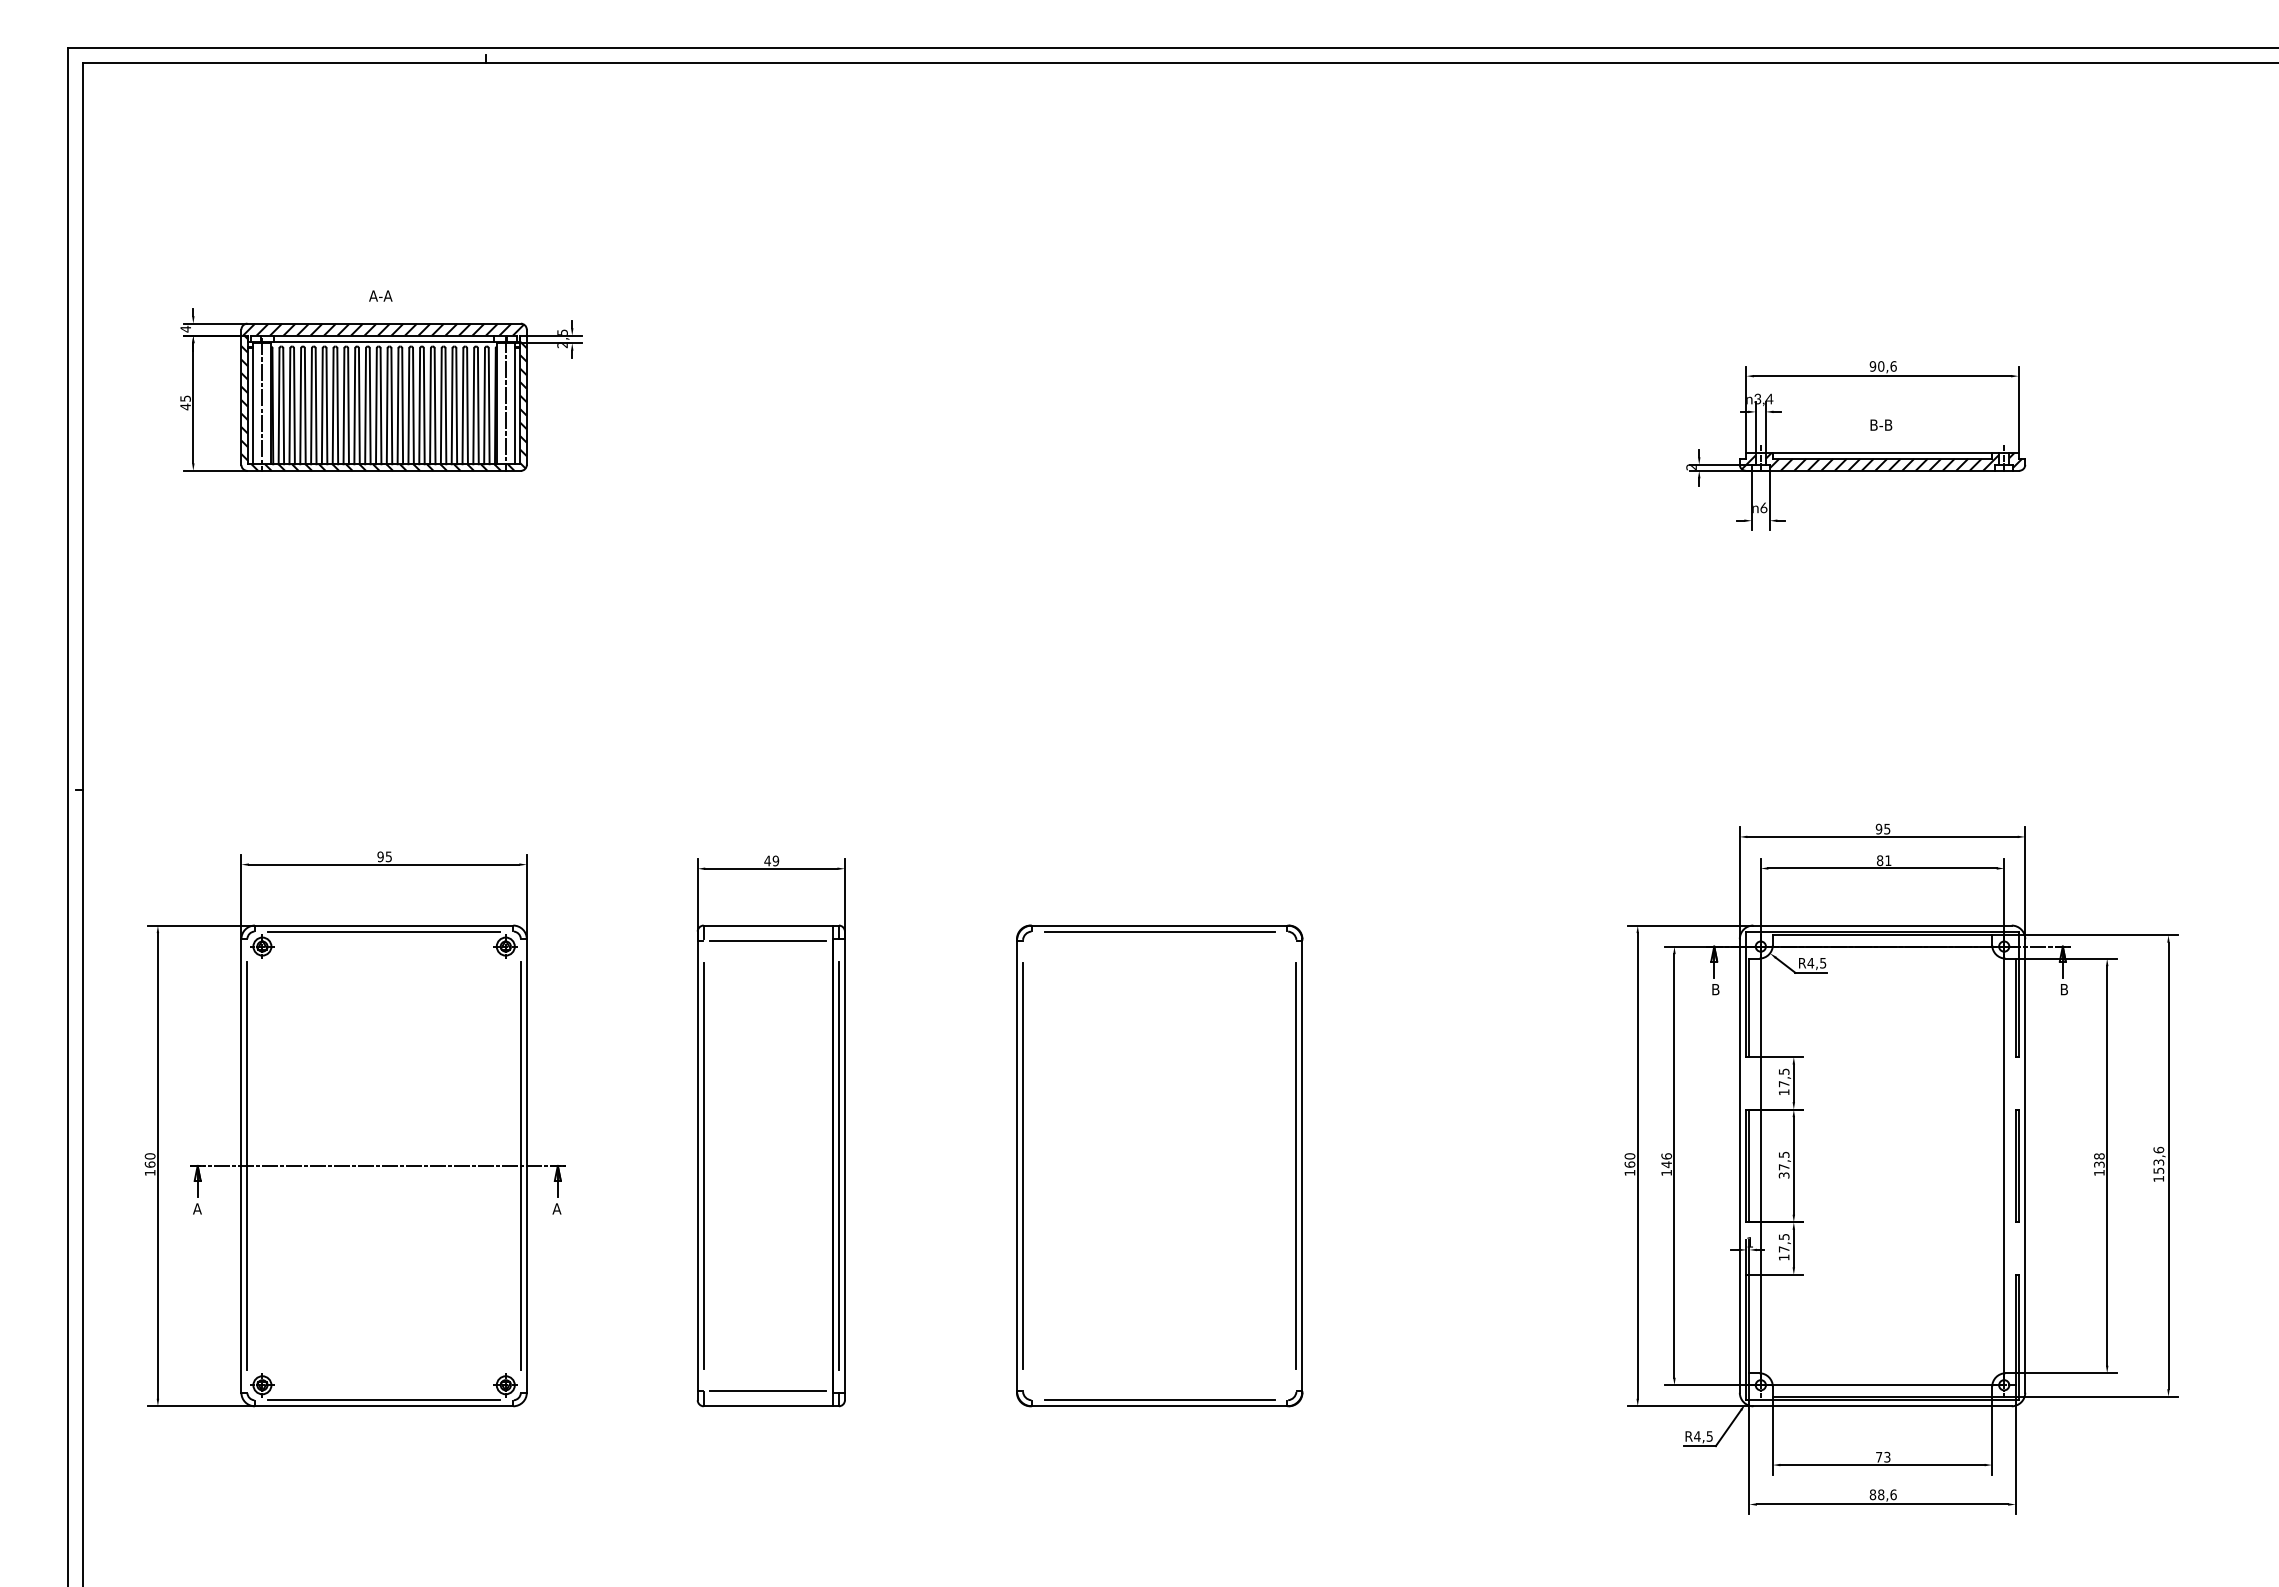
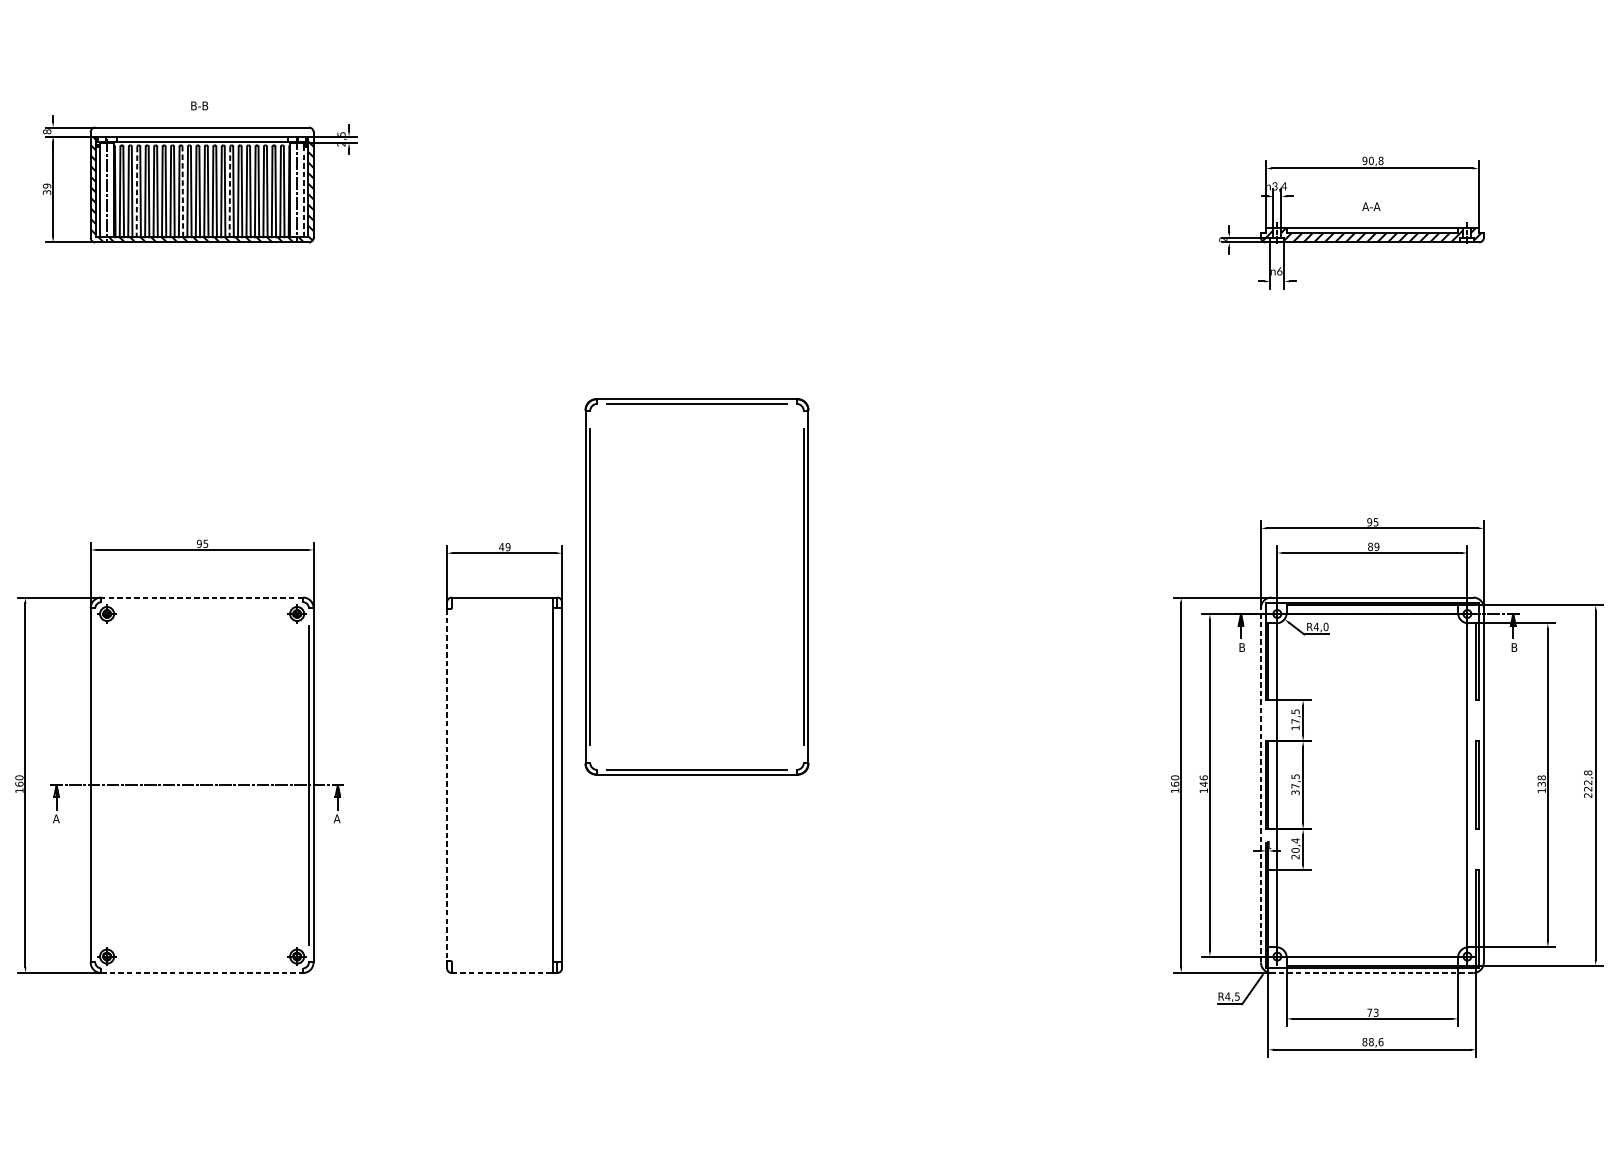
text: (380, 295) -> (199, 105), A-A -> B-B
text: (185, 328) -> (47, 131), 4 -> 8
hatch: (384, 332) -> (202, 134), removed
text: (1893, 366) -> (1380, 160), 90,6 -> 90,8
text: (185, 402) -> (47, 189), 45 -> 39
line: (300, 406) -> (136, 192), solid -> dashed
line: (359, 406) -> (182, 192), solid -> dashed
line: (419, 406) -> (229, 192), solid -> dashed
line: (514, 406) -> (303, 192), solid -> dashed
text: (1880, 424) -> (1370, 206), B-B -> A-A
text: (1888, 860) -> (1377, 546), 81 -> 89
line: (383, 925) -> (201, 597), solid -> dashed
line: (383, 931) -> (201, 602), removed
line: (768, 940) -> (502, 609), removed
text: (1823, 962) -> (1326, 626), R4,5 -> R4,0
text: (2158, 1164) -> (1587, 784), 153,6 -> 222,8
line: (247, 1165) -> (95, 784), removed
line: (703, 1165) -> (451, 784), removed
line: (838, 1165) -> (557, 784), removed
part: (1159, 1165) -> (696, 586), moved
line: (1739, 1165) -> (1260, 784), solid -> dashed
line: (697, 1166) -> (446, 785), solid -> dashed
text: (1783, 1246) -> (1295, 848), 17,5 -> 20,4
line: (768, 1391) -> (502, 961), removed
line: (383, 1400) -> (201, 968), removed
line: (384, 1406) -> (202, 973), solid -> dashed
line: (768, 1406) -> (502, 973), solid -> dashed
line: (1882, 1406) -> (1372, 973), solid -> dashed

